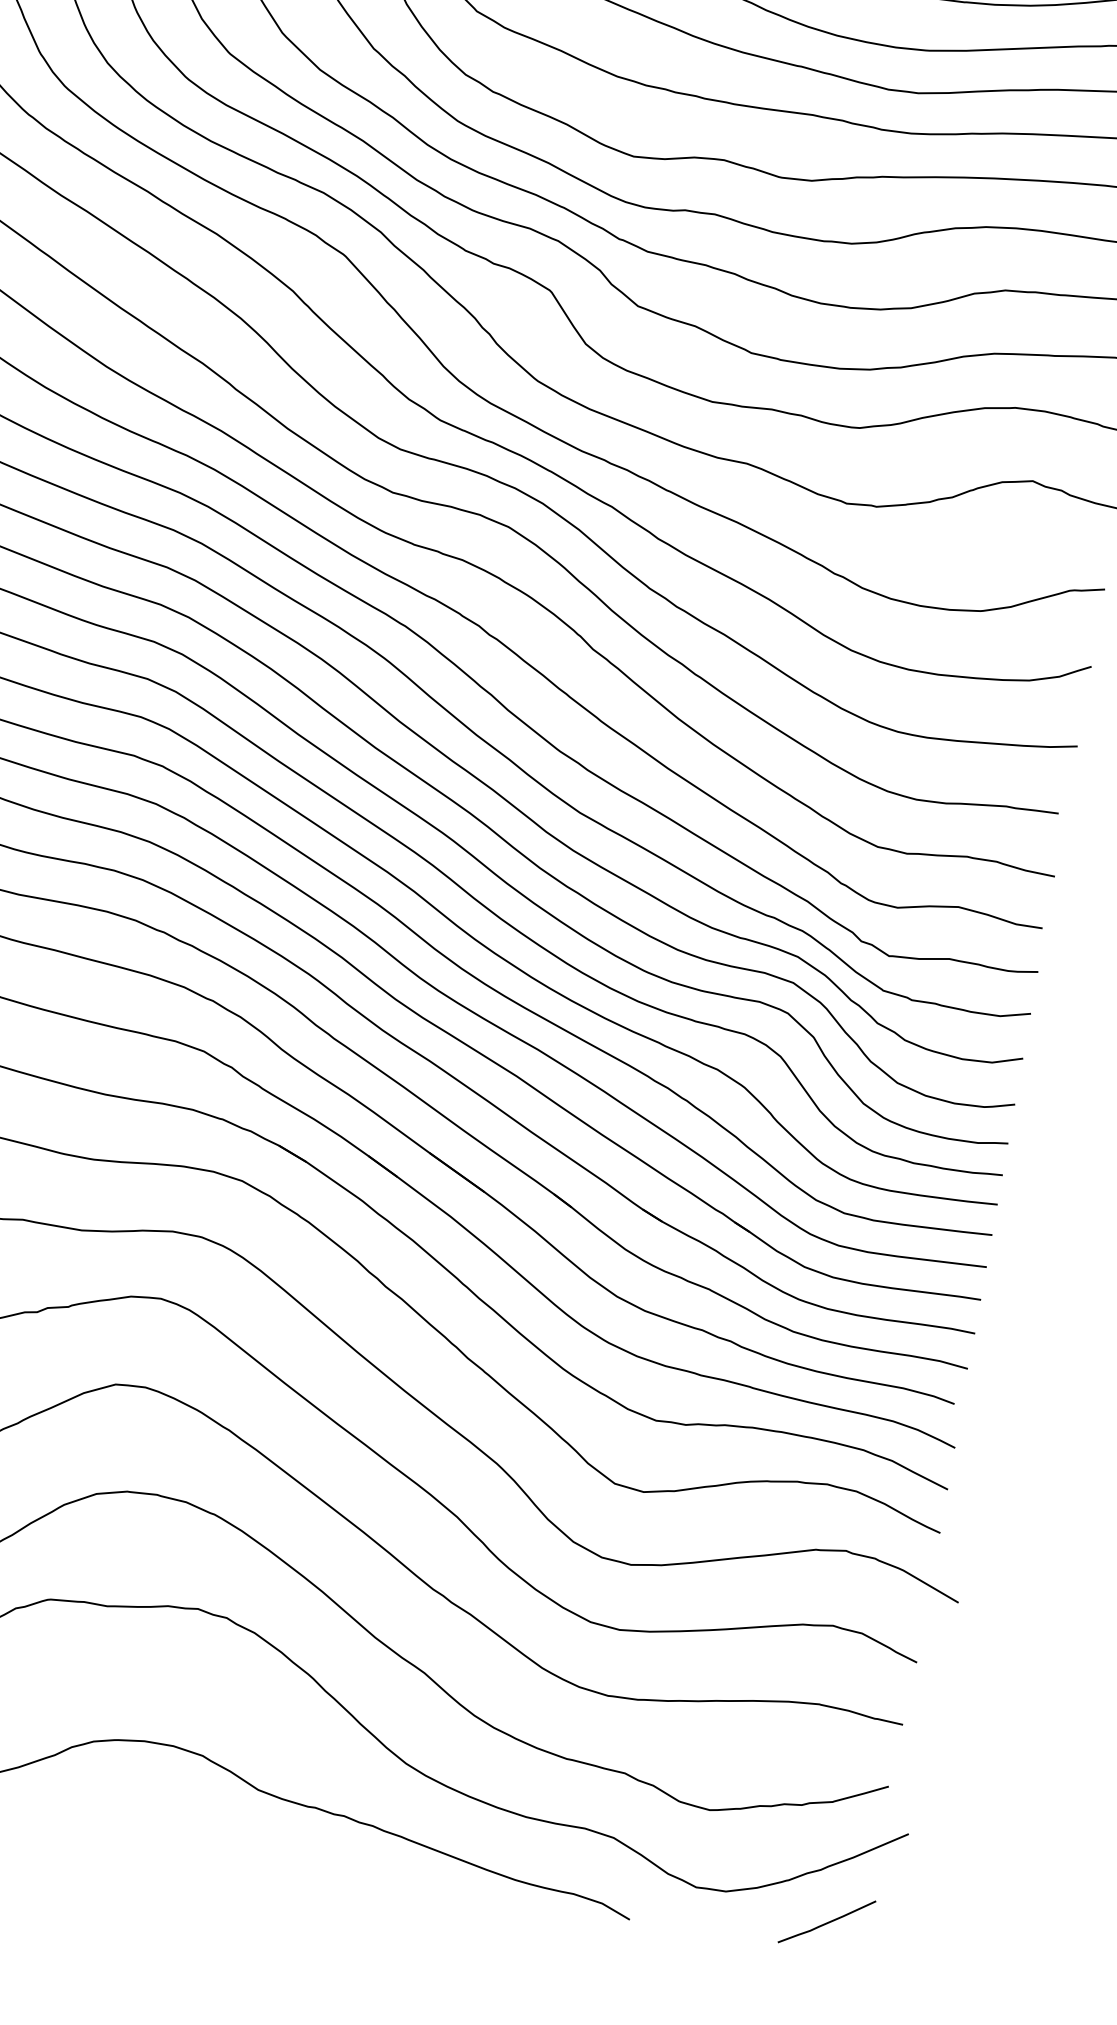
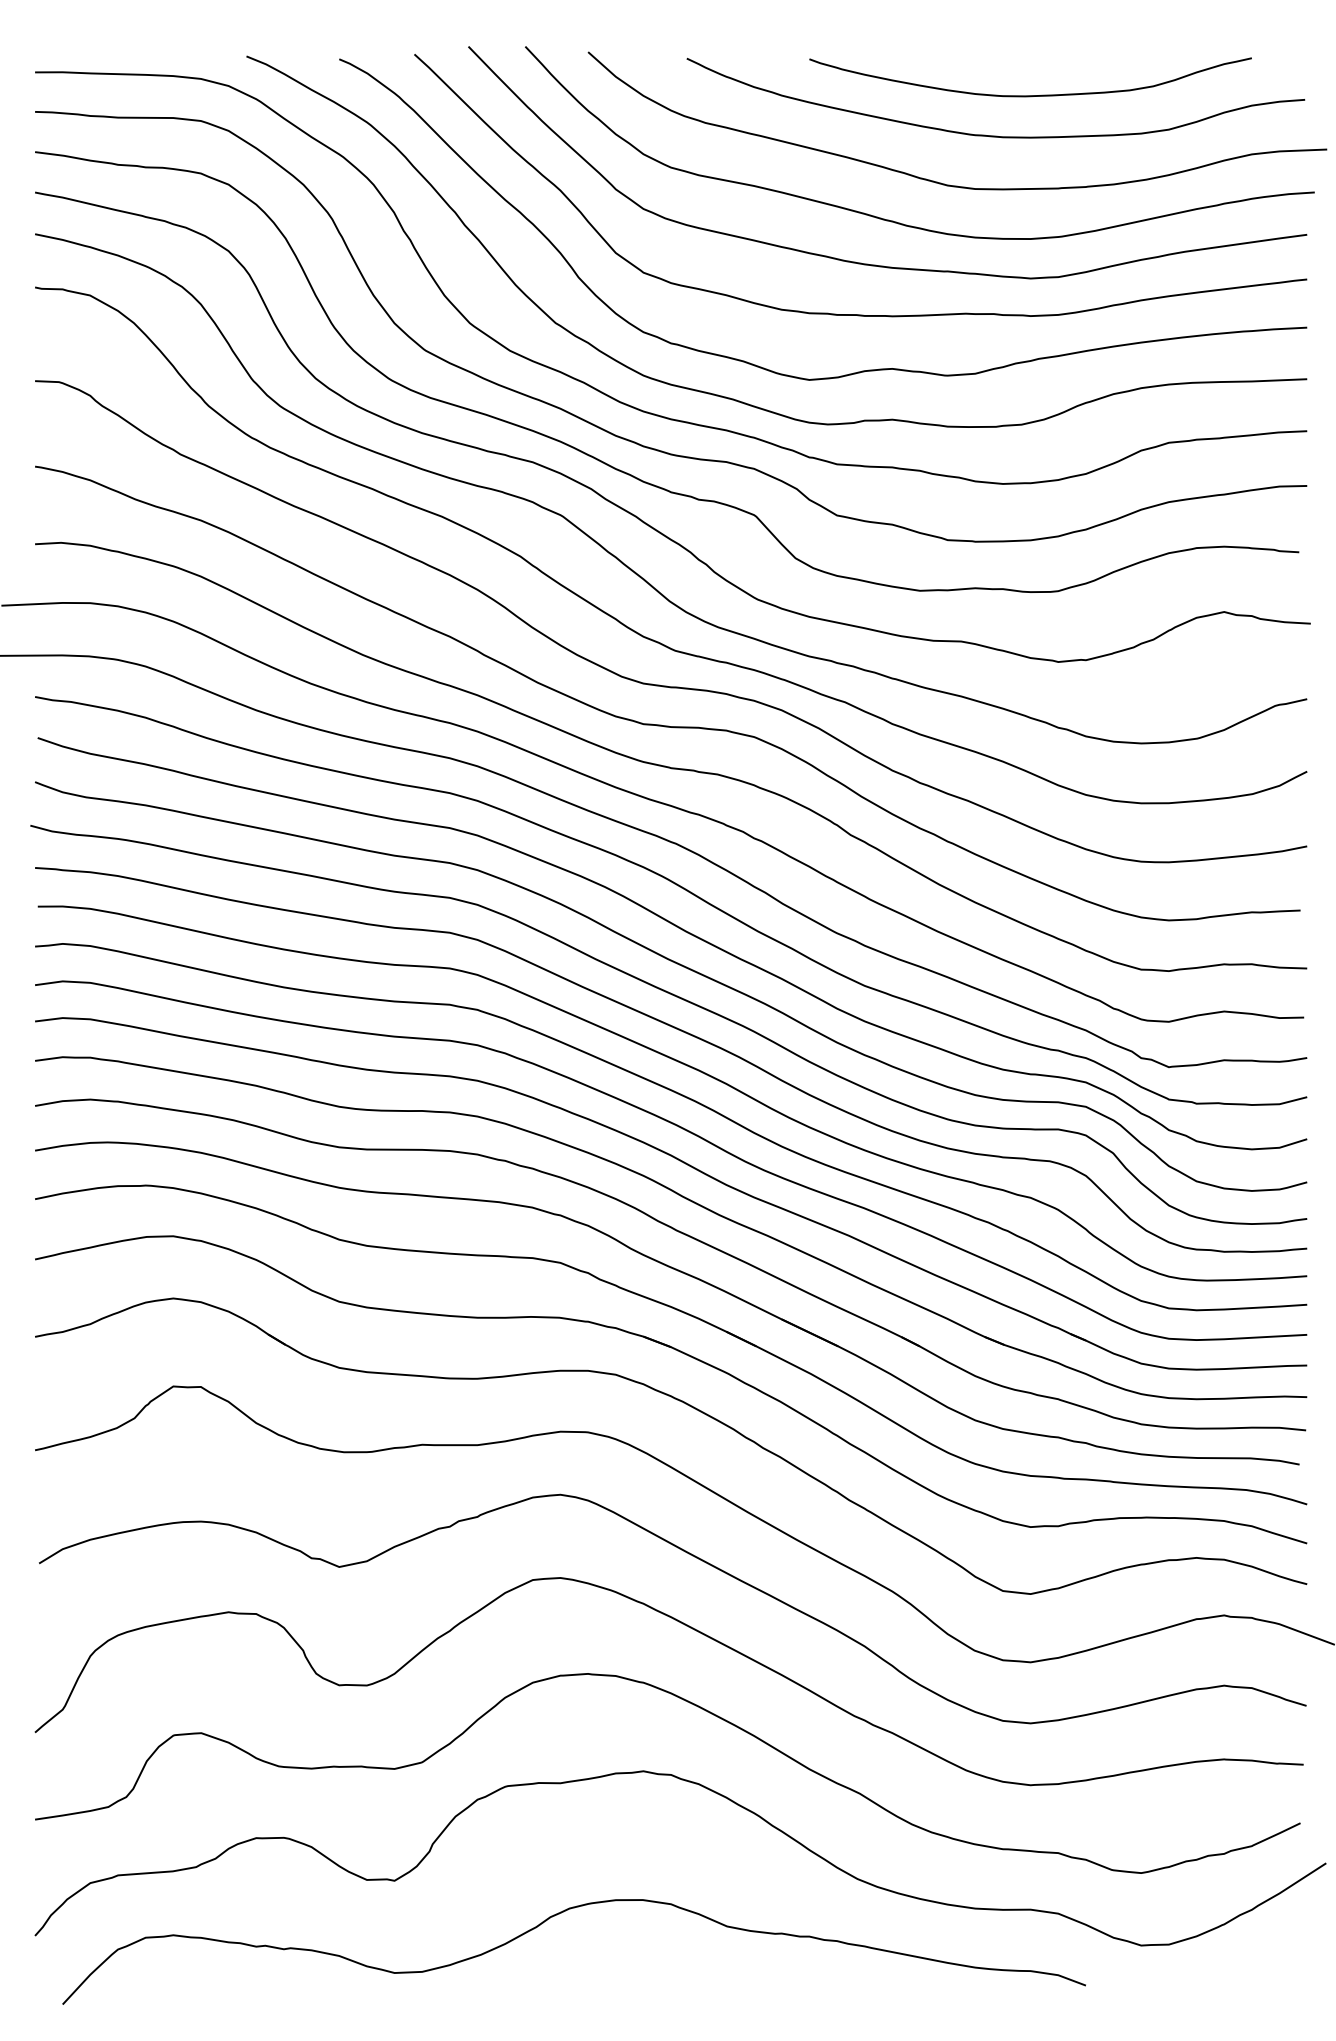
curve: (826, 1922) -> (1265, 1956), removed

